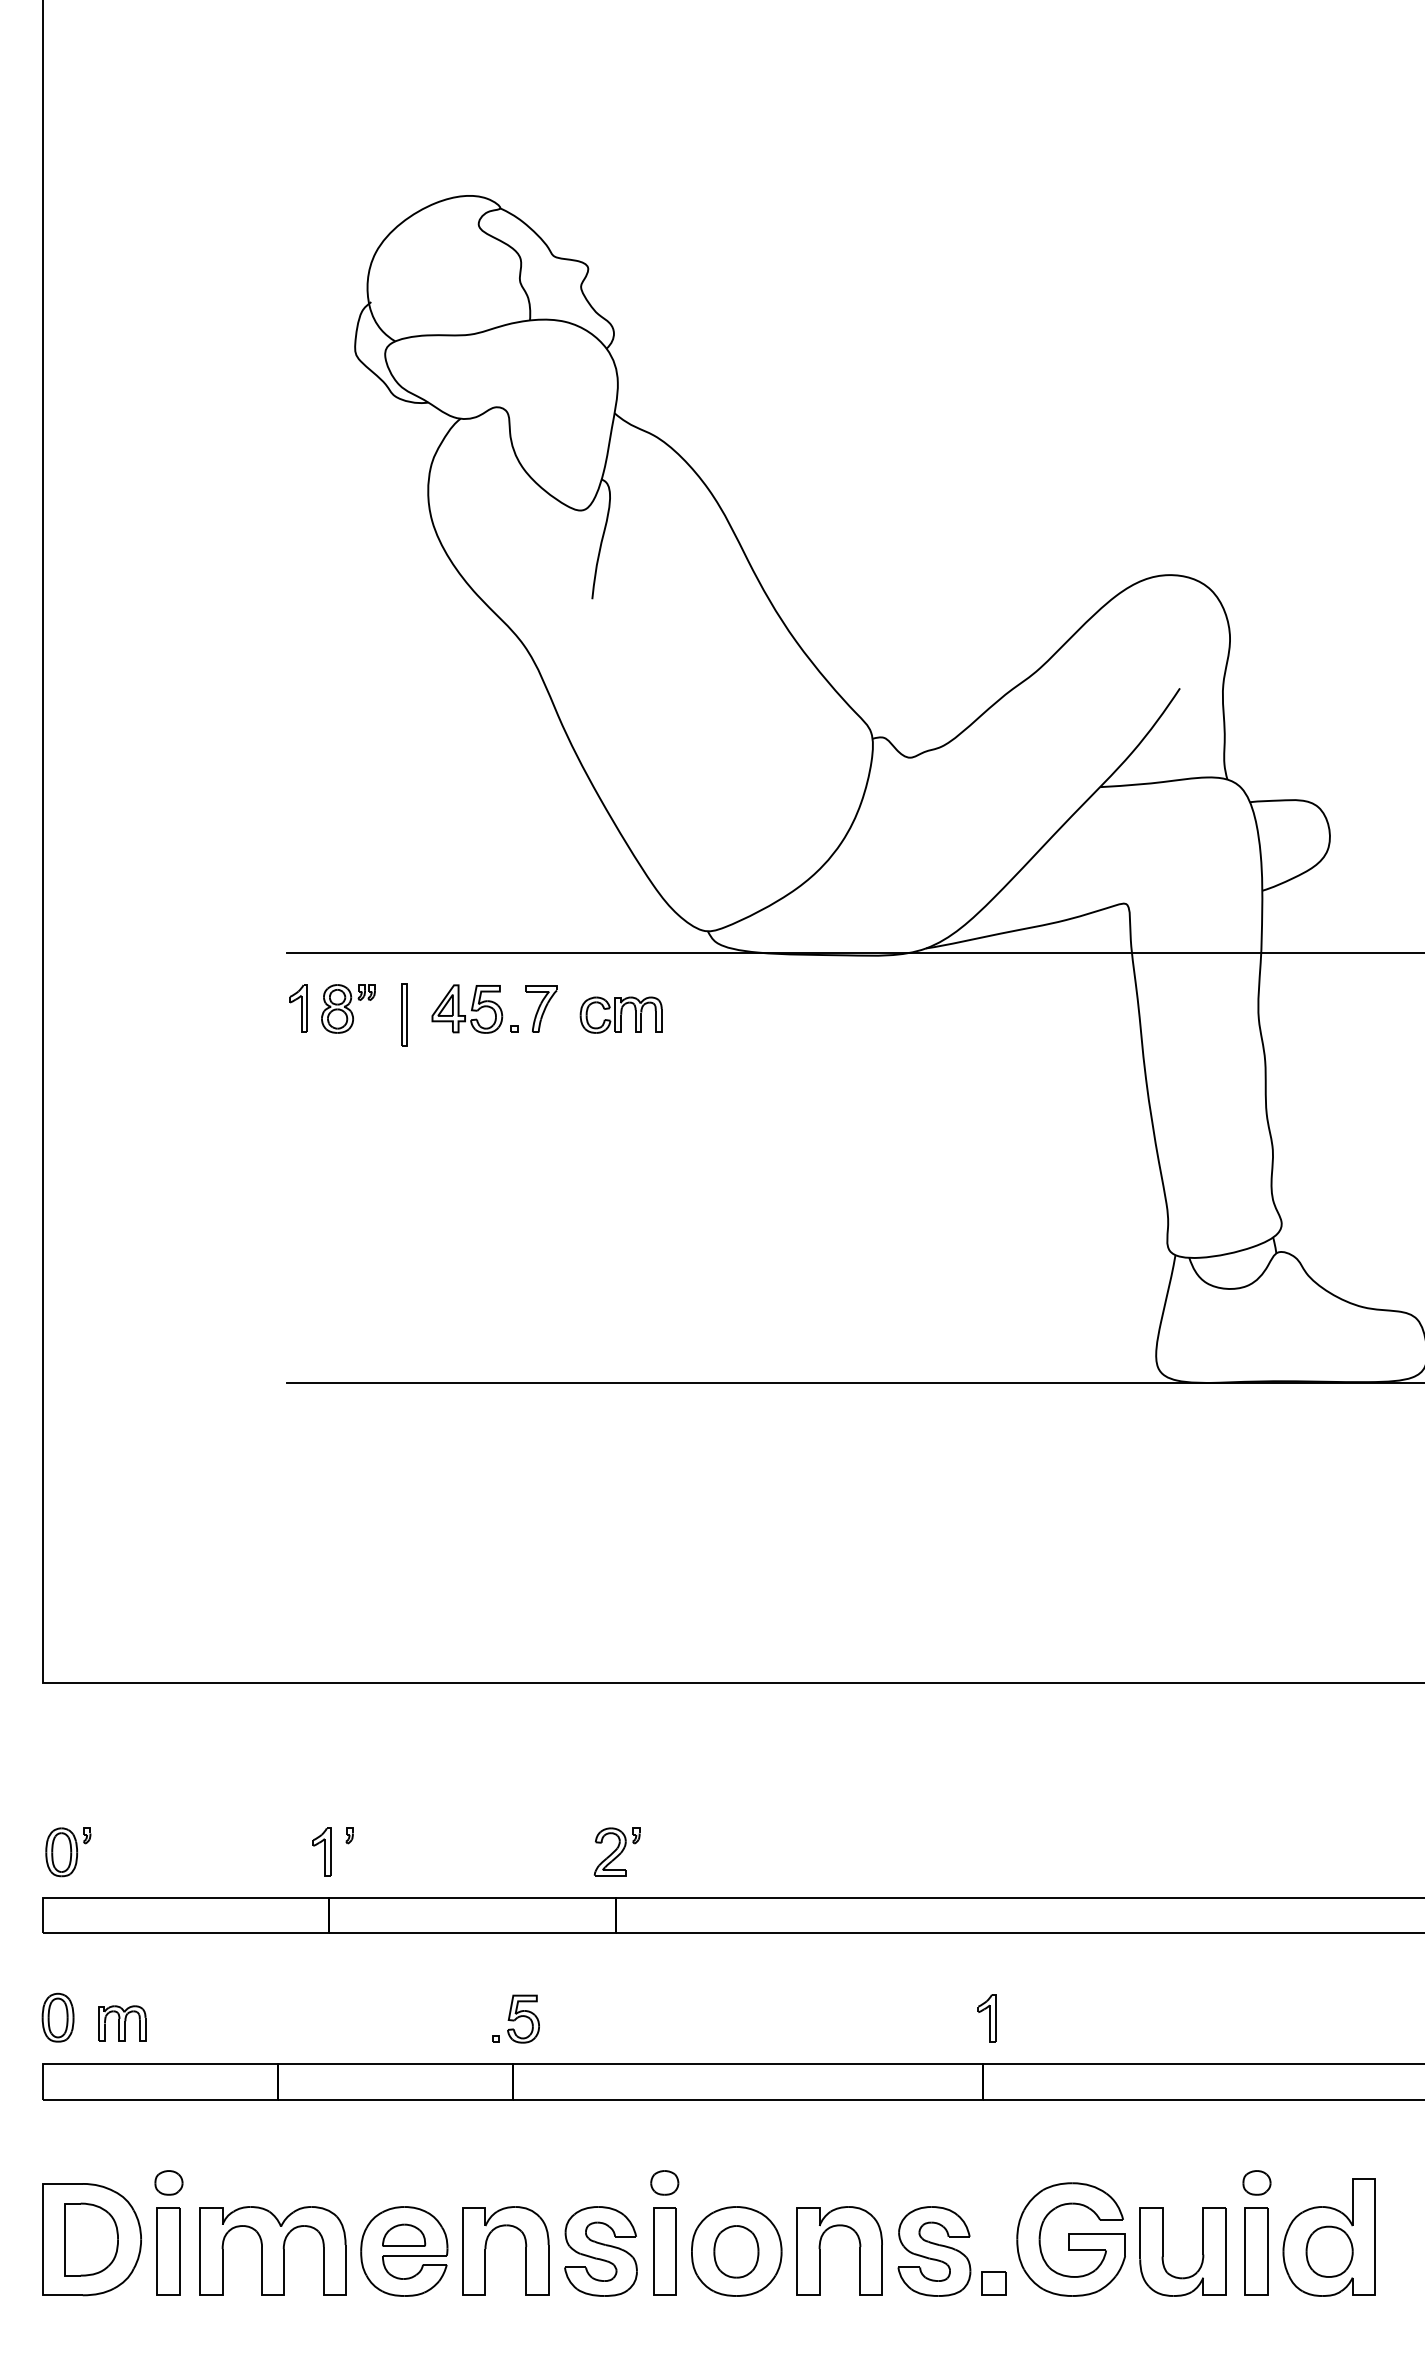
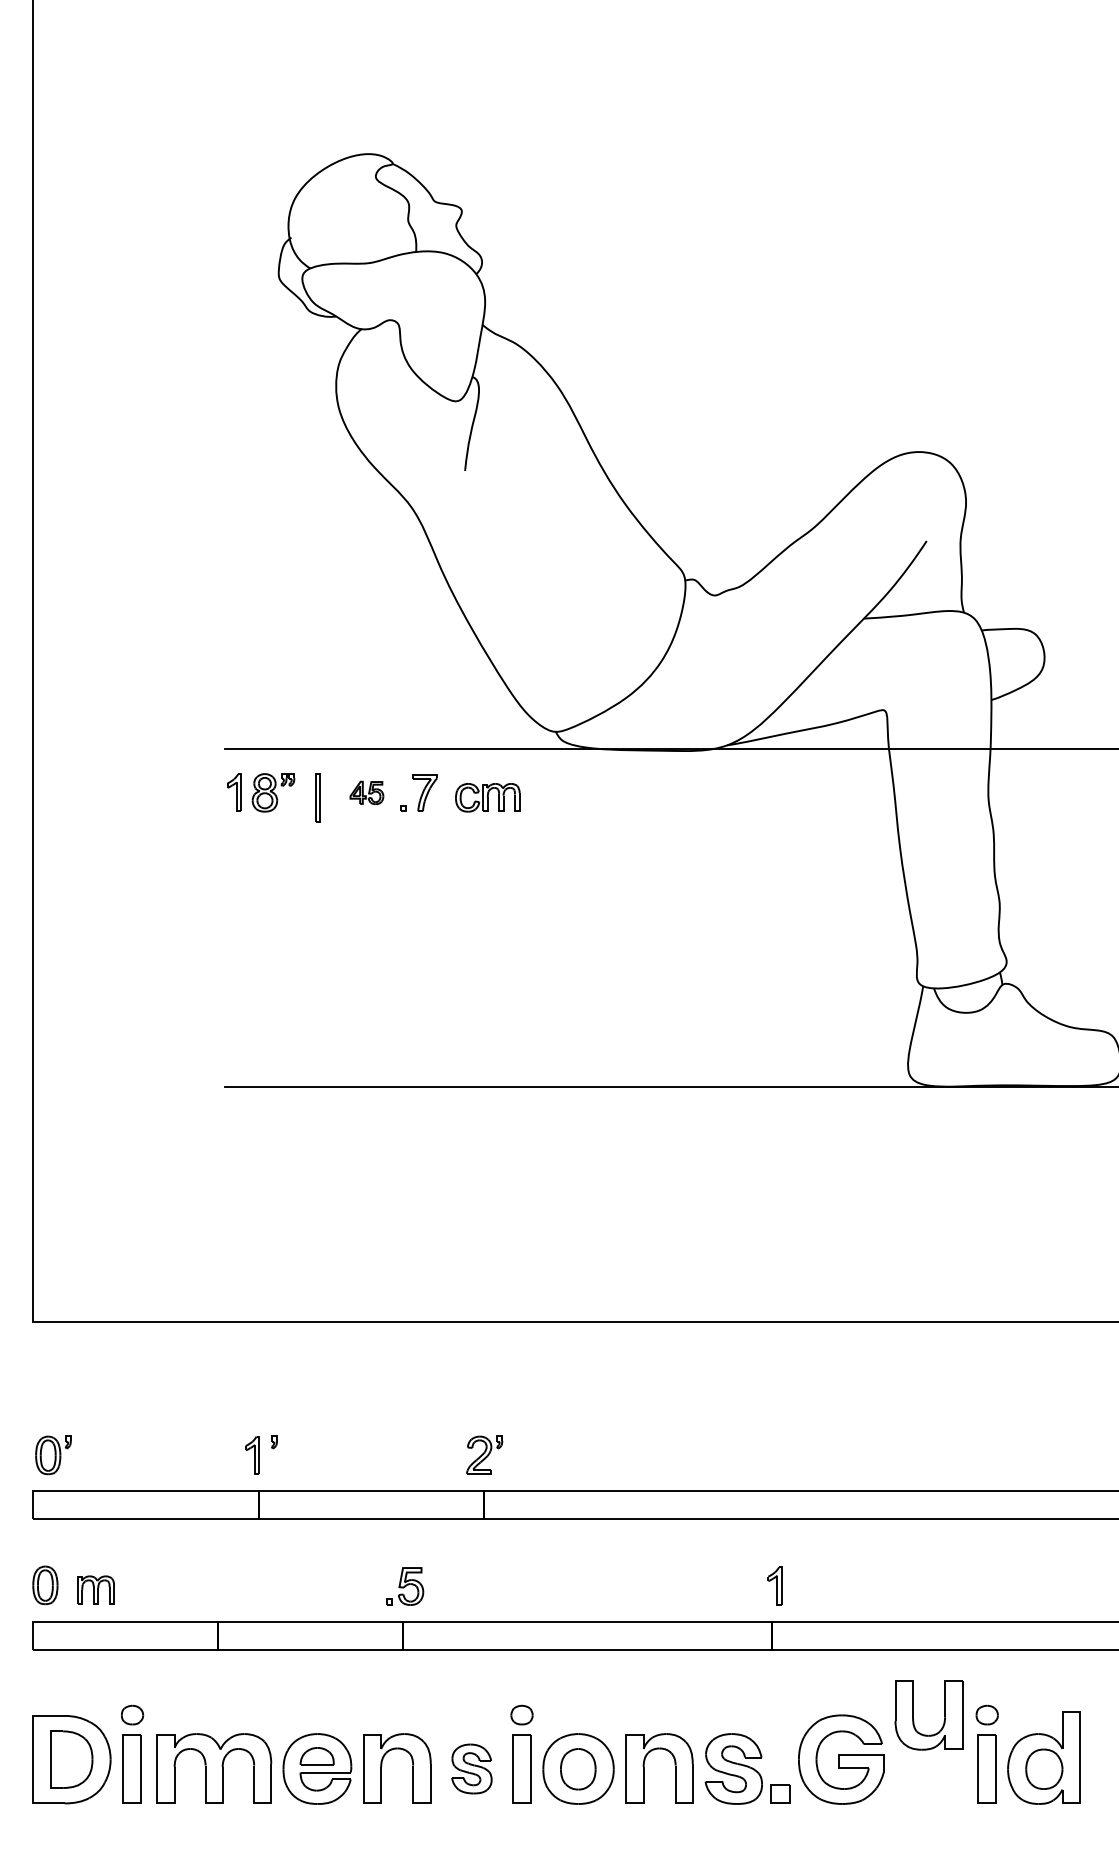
part: (467, 1008) -> (367, 792), size x0.6
part: (600, 2251) -> (471, 1769), size x0.7
part: (1163, 2251) -> (913, 1714), moved

